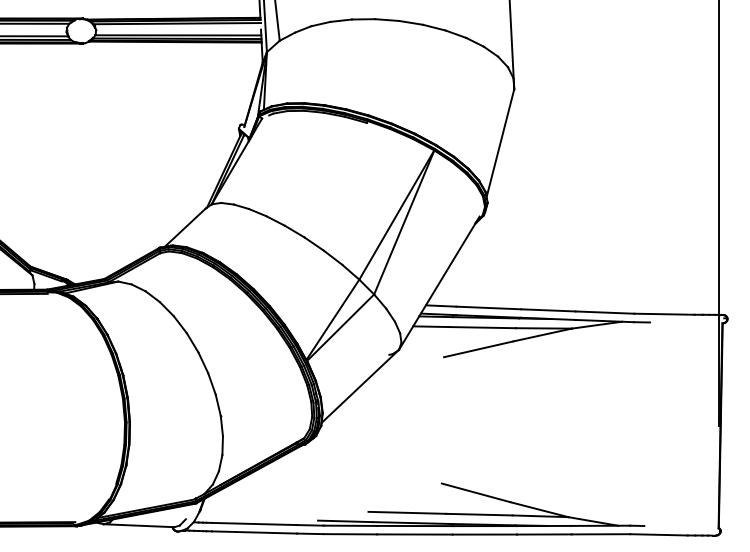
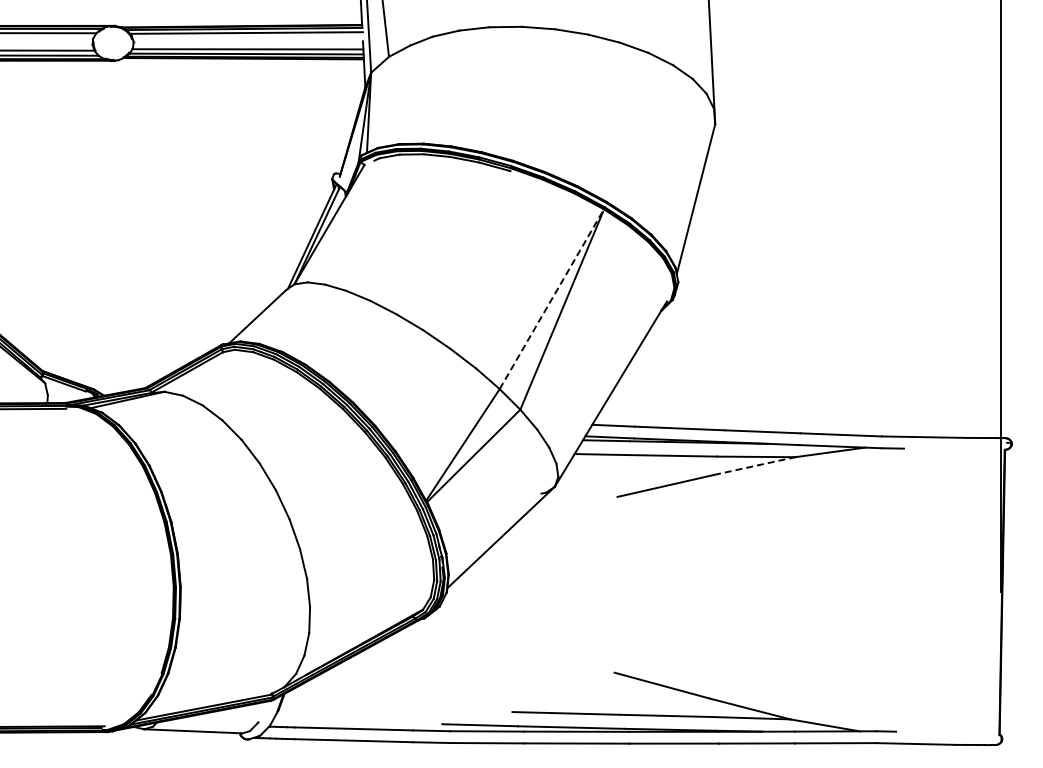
line: (396, 215) -> (551, 300), solid -> dashed
line: (542, 335) -> (754, 466), solid -> dashed

